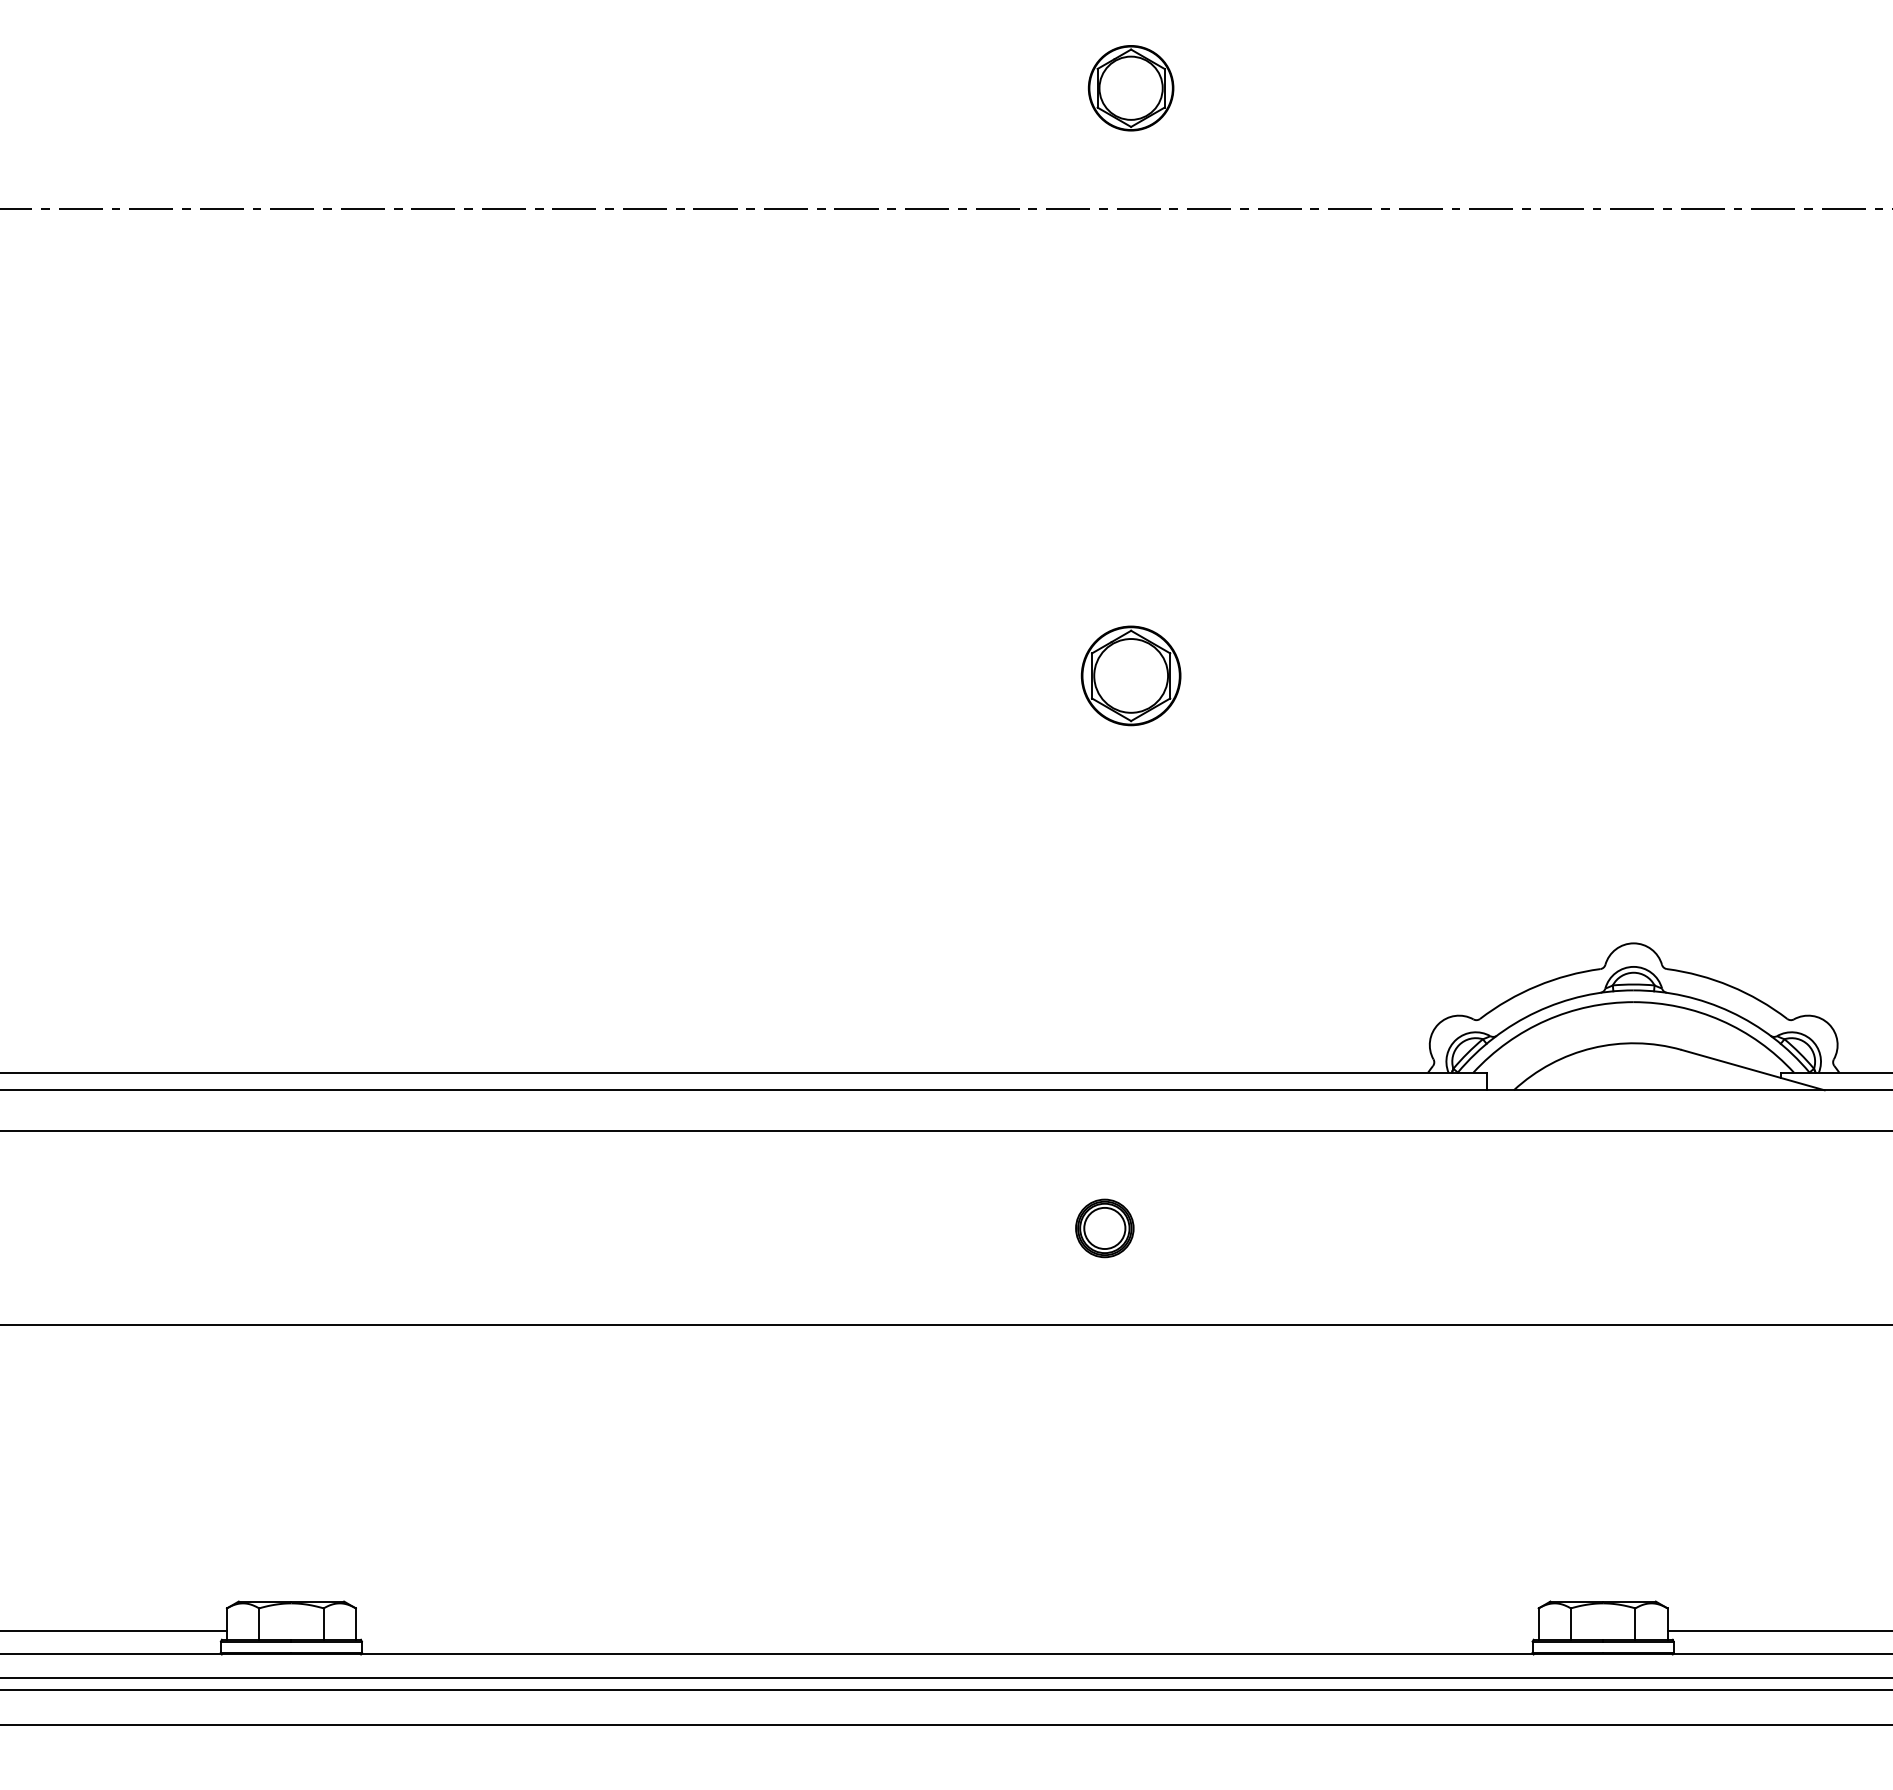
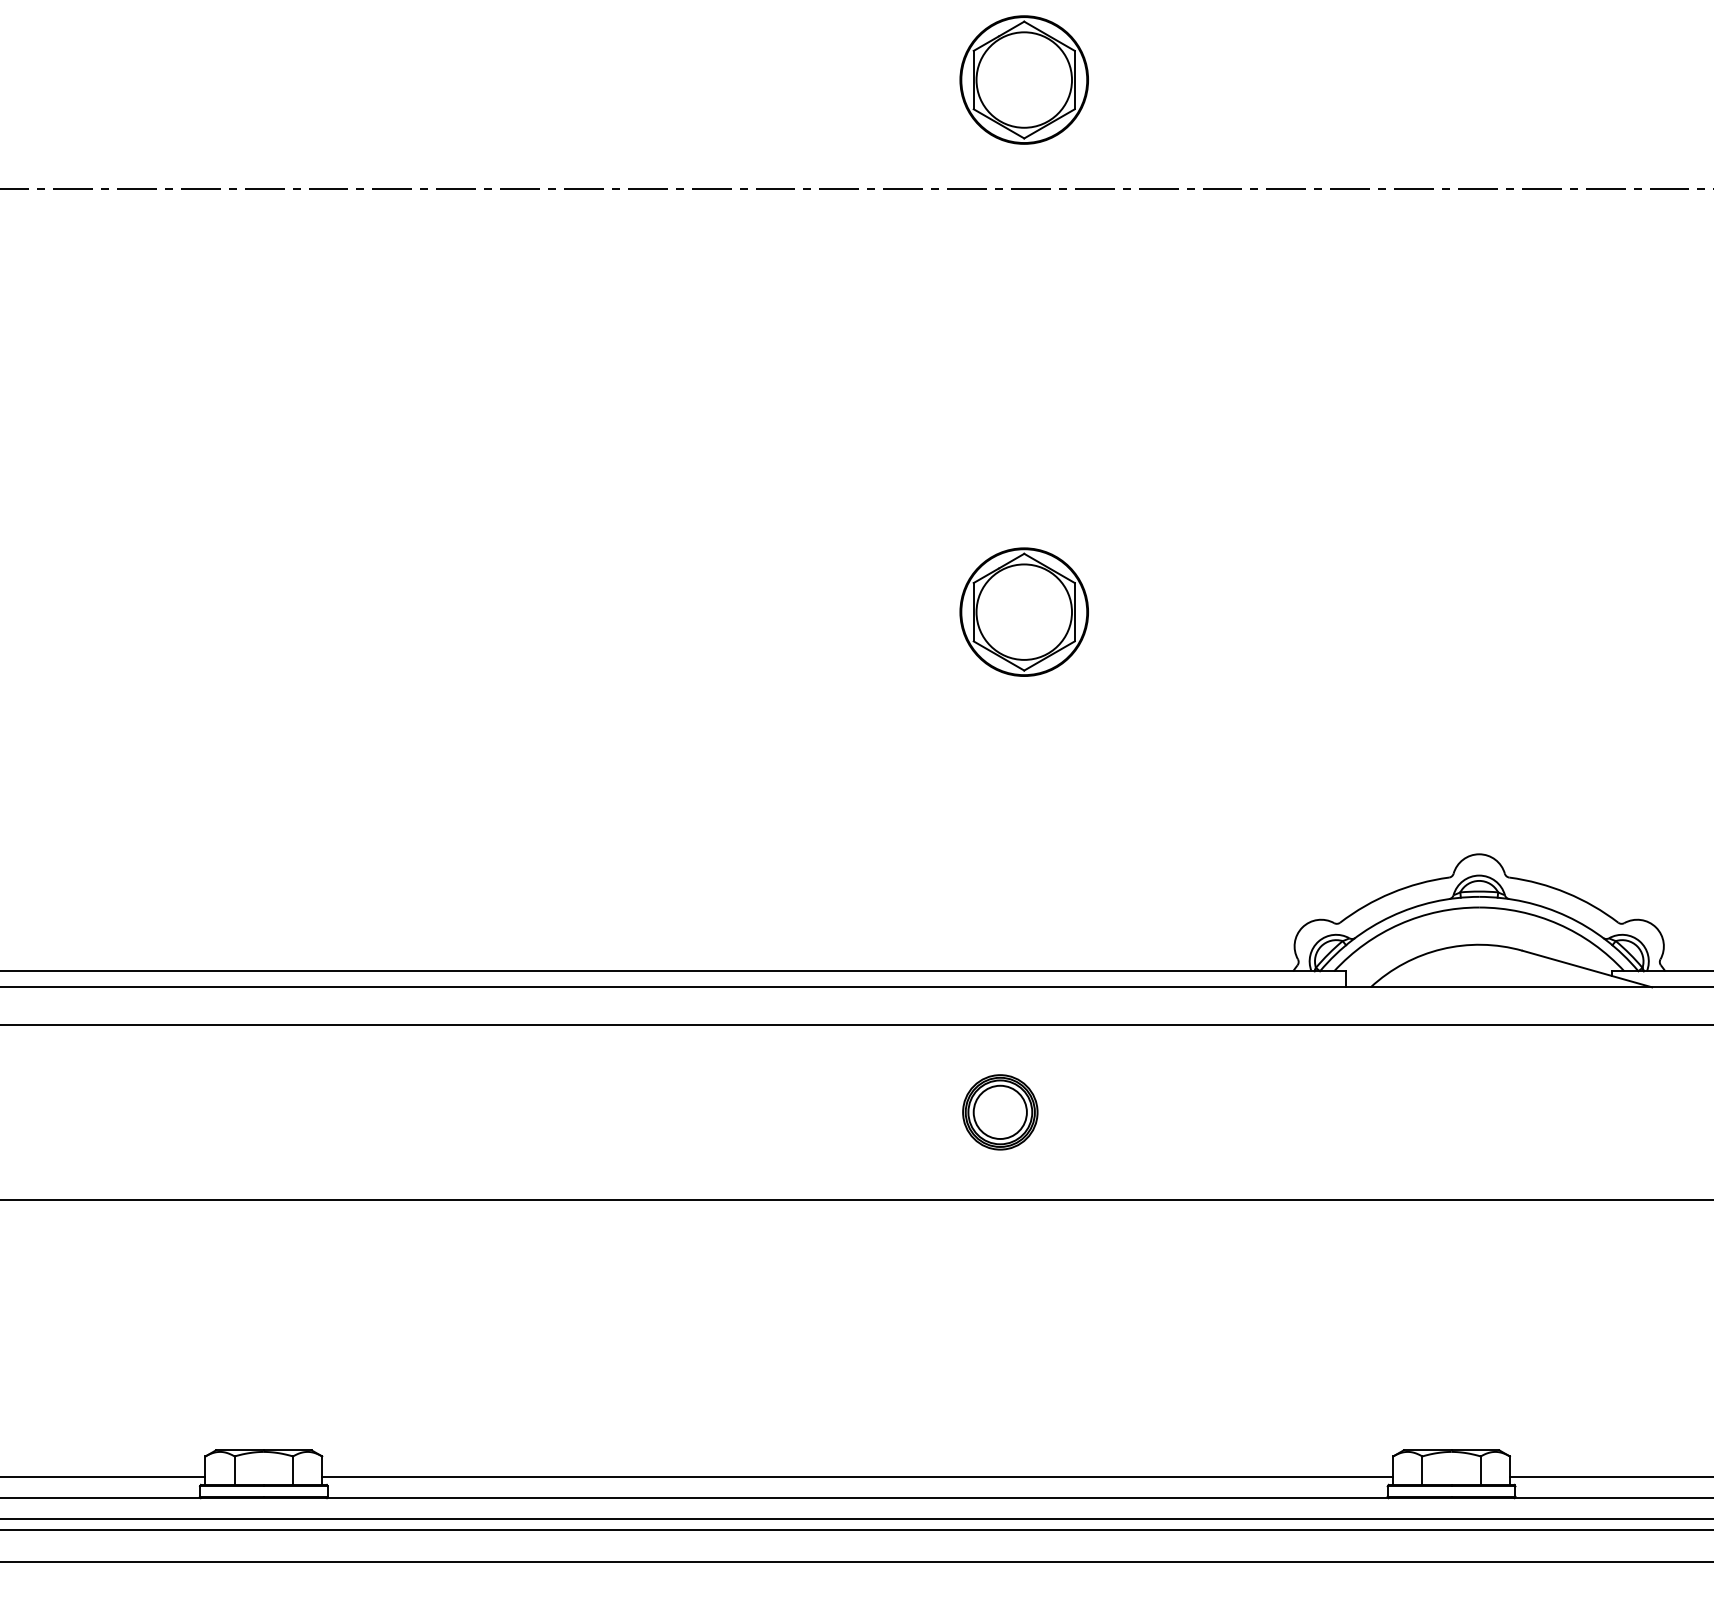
part: (1130, 87) -> (1023, 79), size x1.67
part: (1130, 675) -> (1023, 611), size x1.43
part: (1104, 1228) -> (1000, 1112), size x1.43
line: (947, 1630) -> (857, 1476), added

